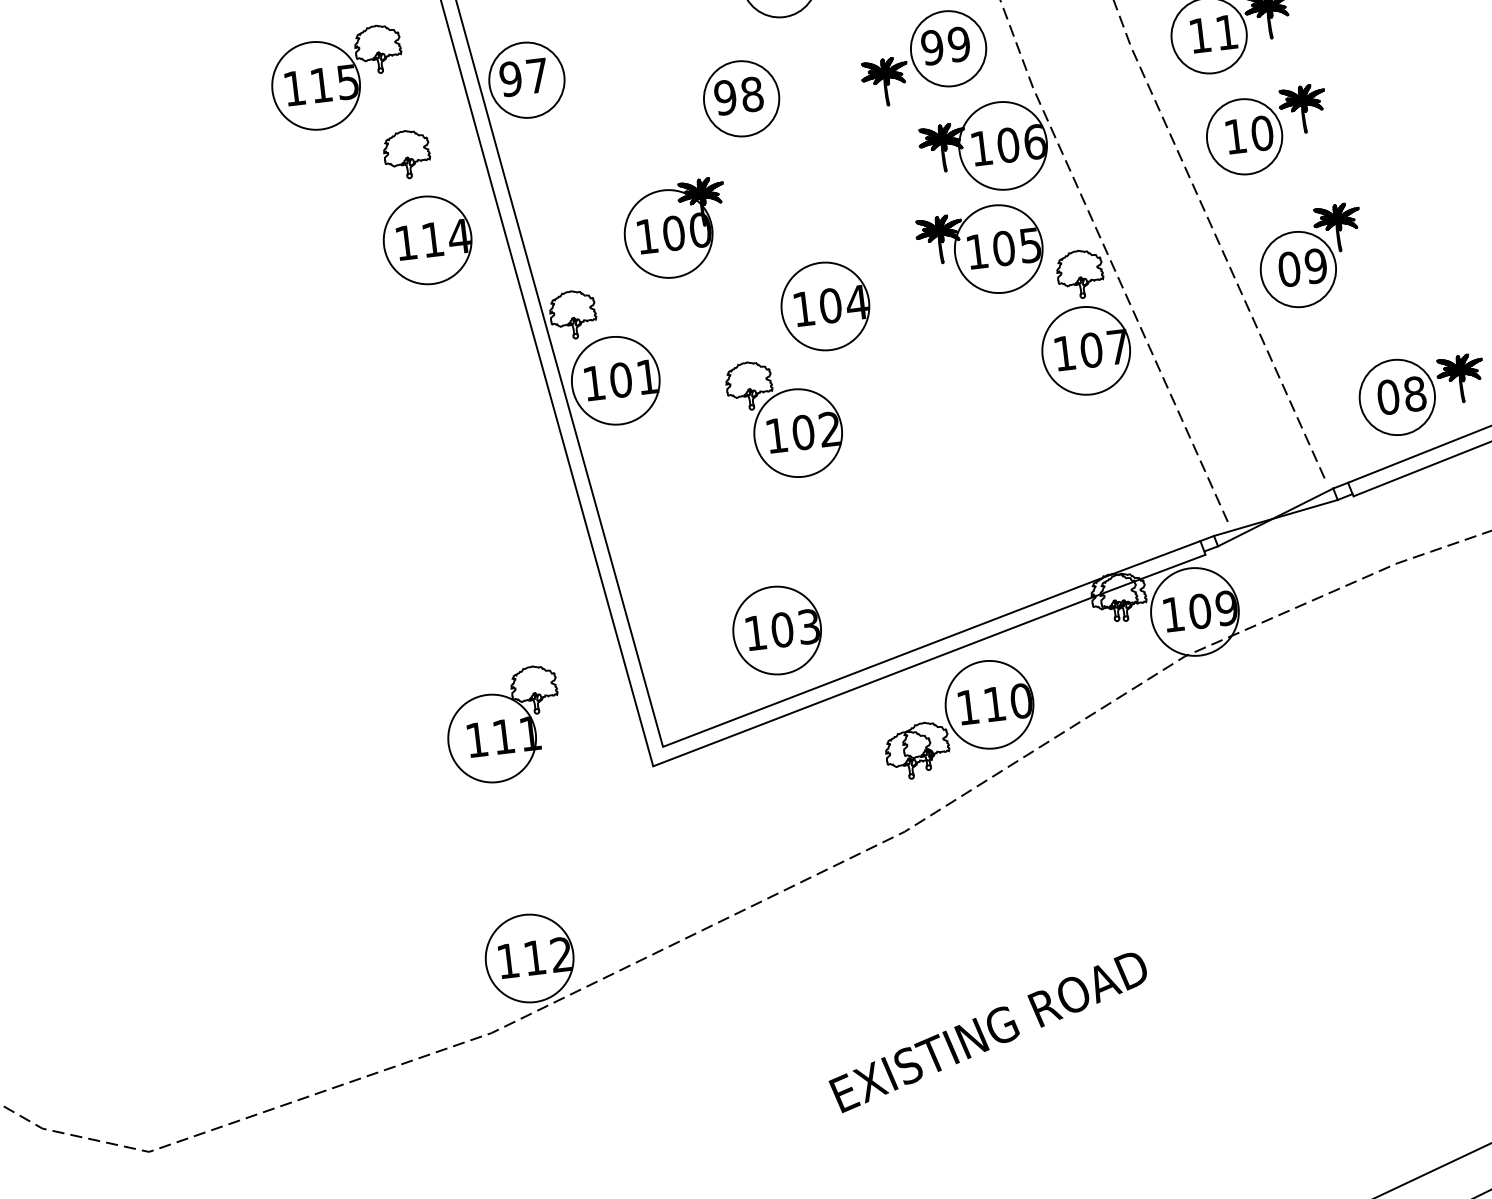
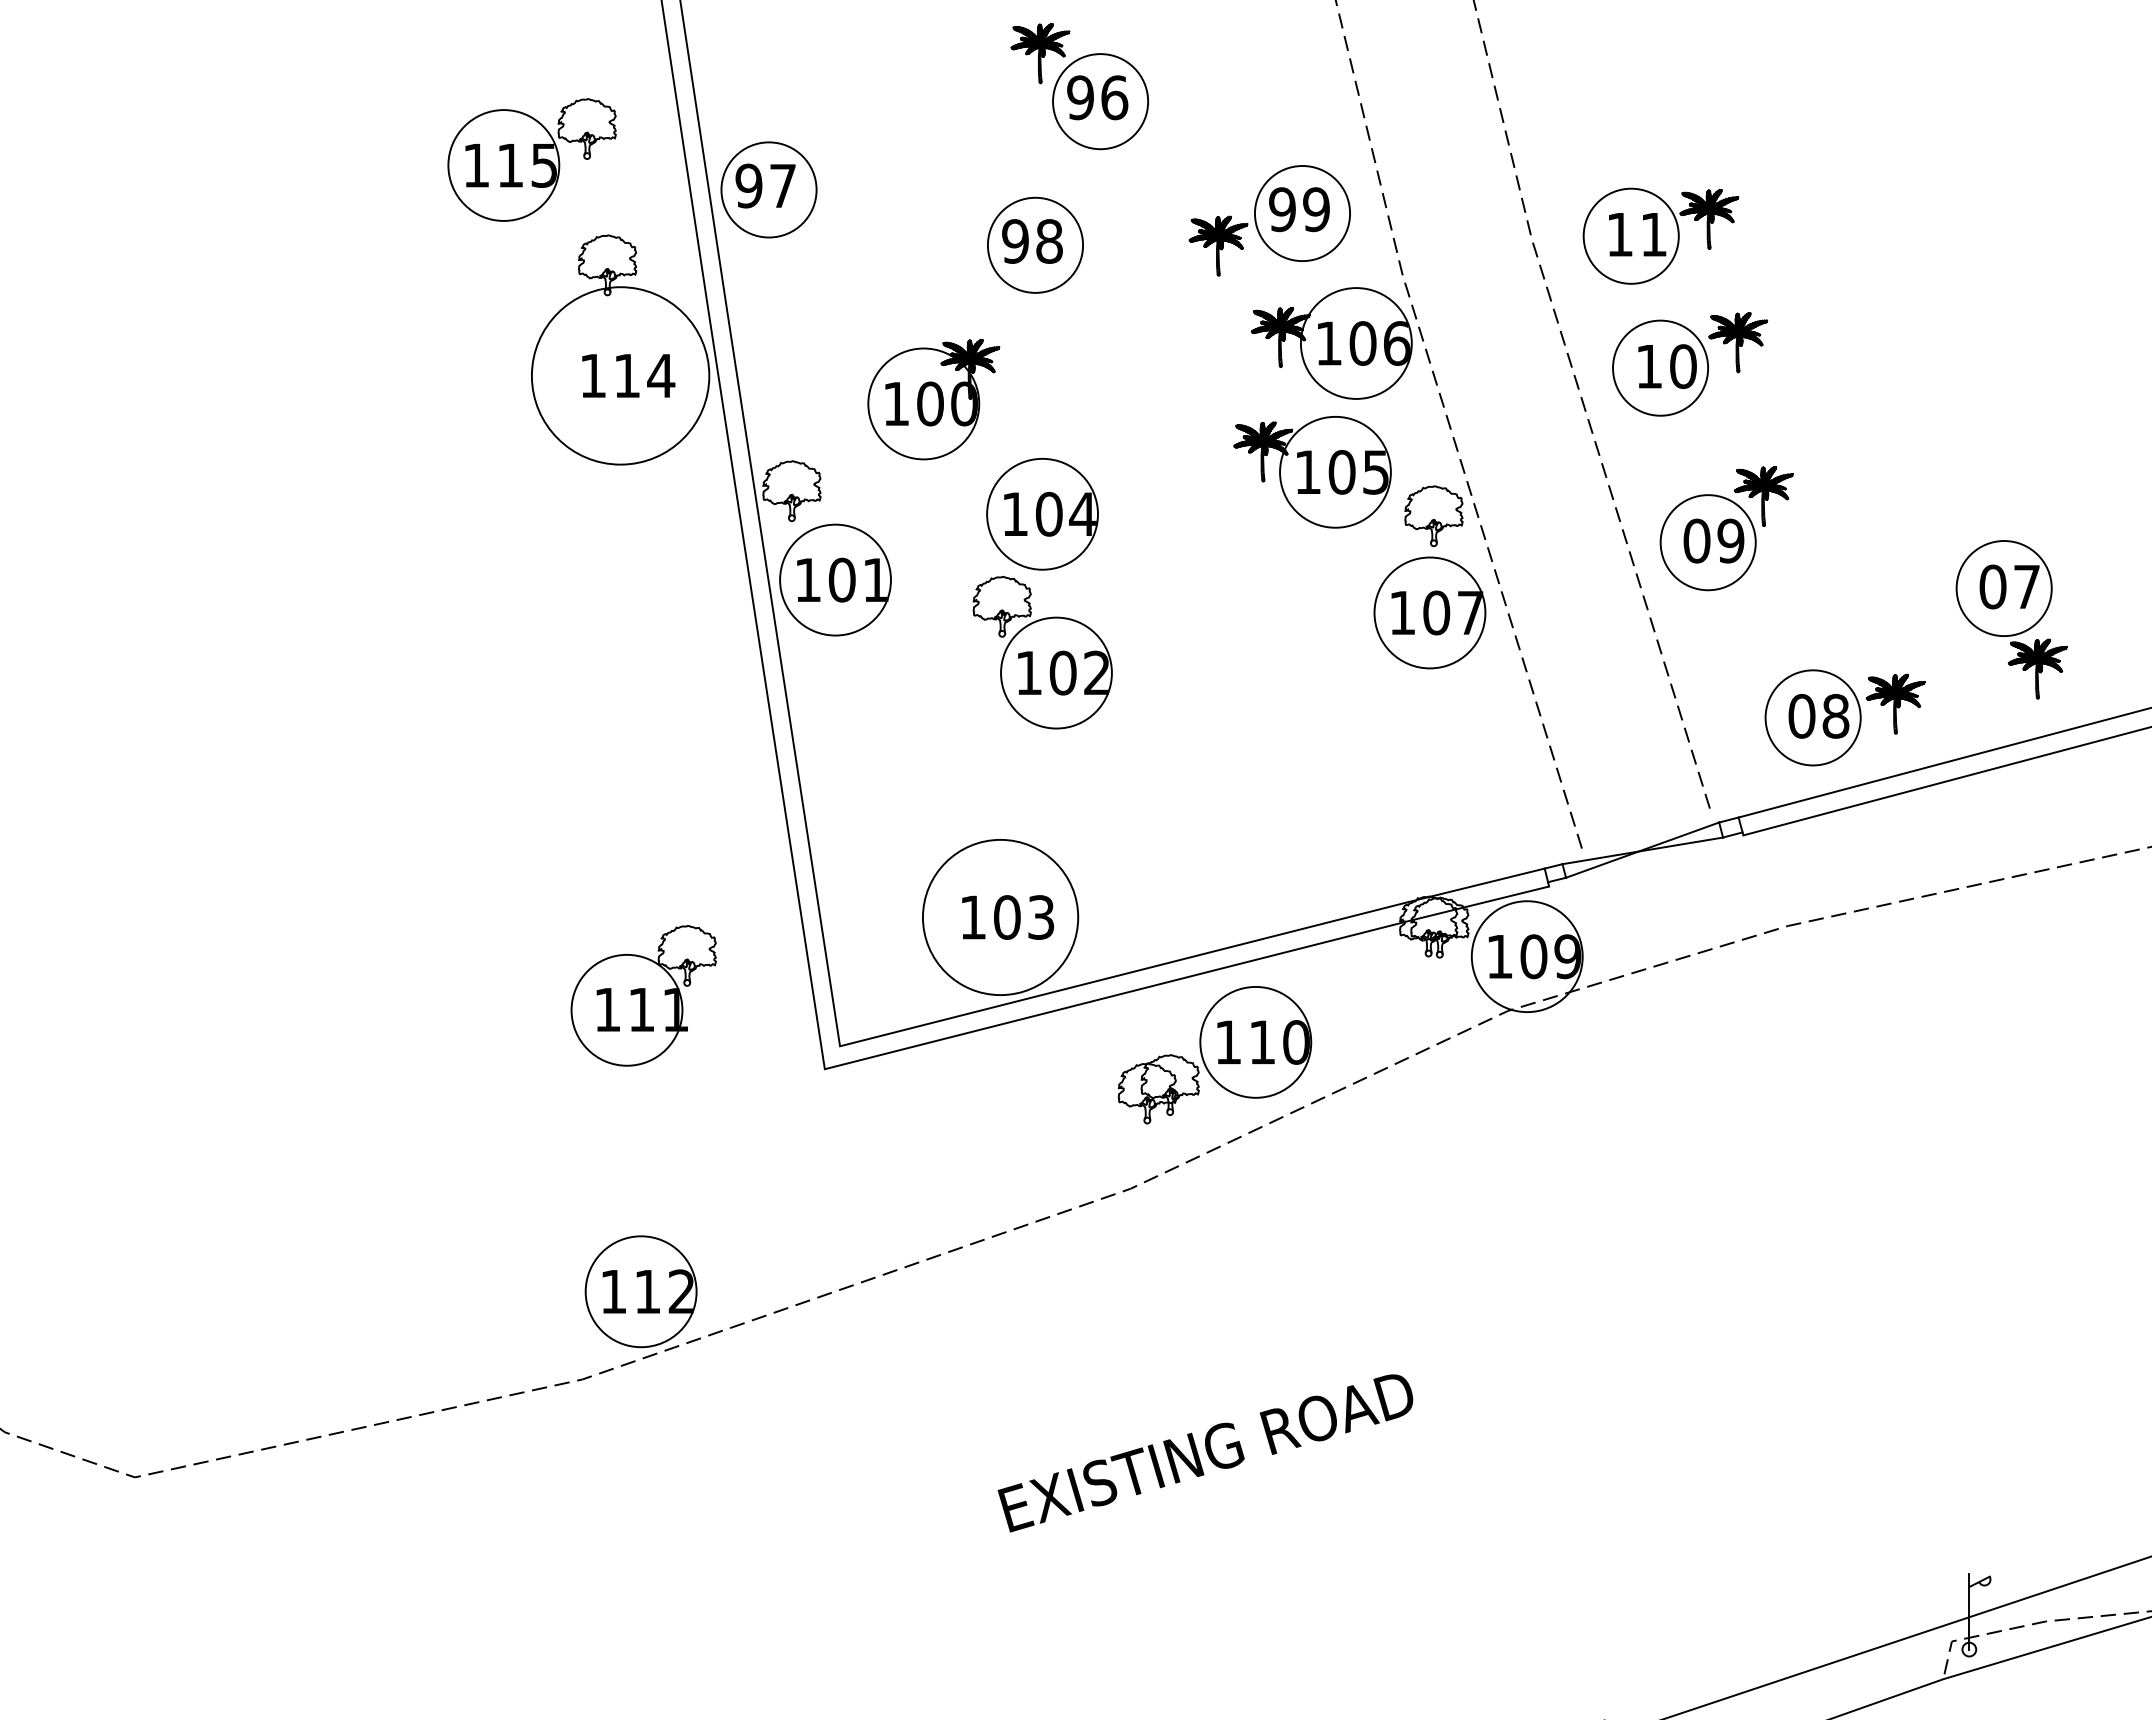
circle: (427, 240) -> (620, 375), size x1.6
part: (825, 306) -> (1042, 514), moved
circle: (777, 630) -> (1000, 917), size x1.4

